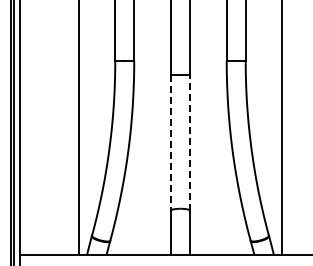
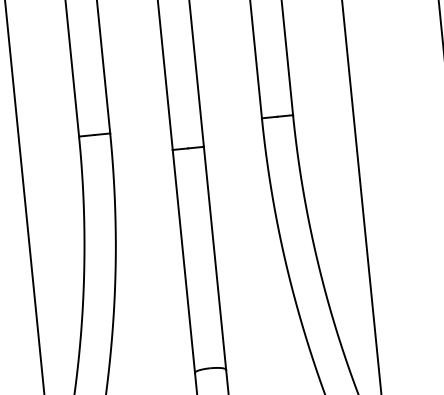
line: (170, 142) -> (183, 261), dashed -> solid
line: (189, 142) -> (214, 258), dashed -> solid

